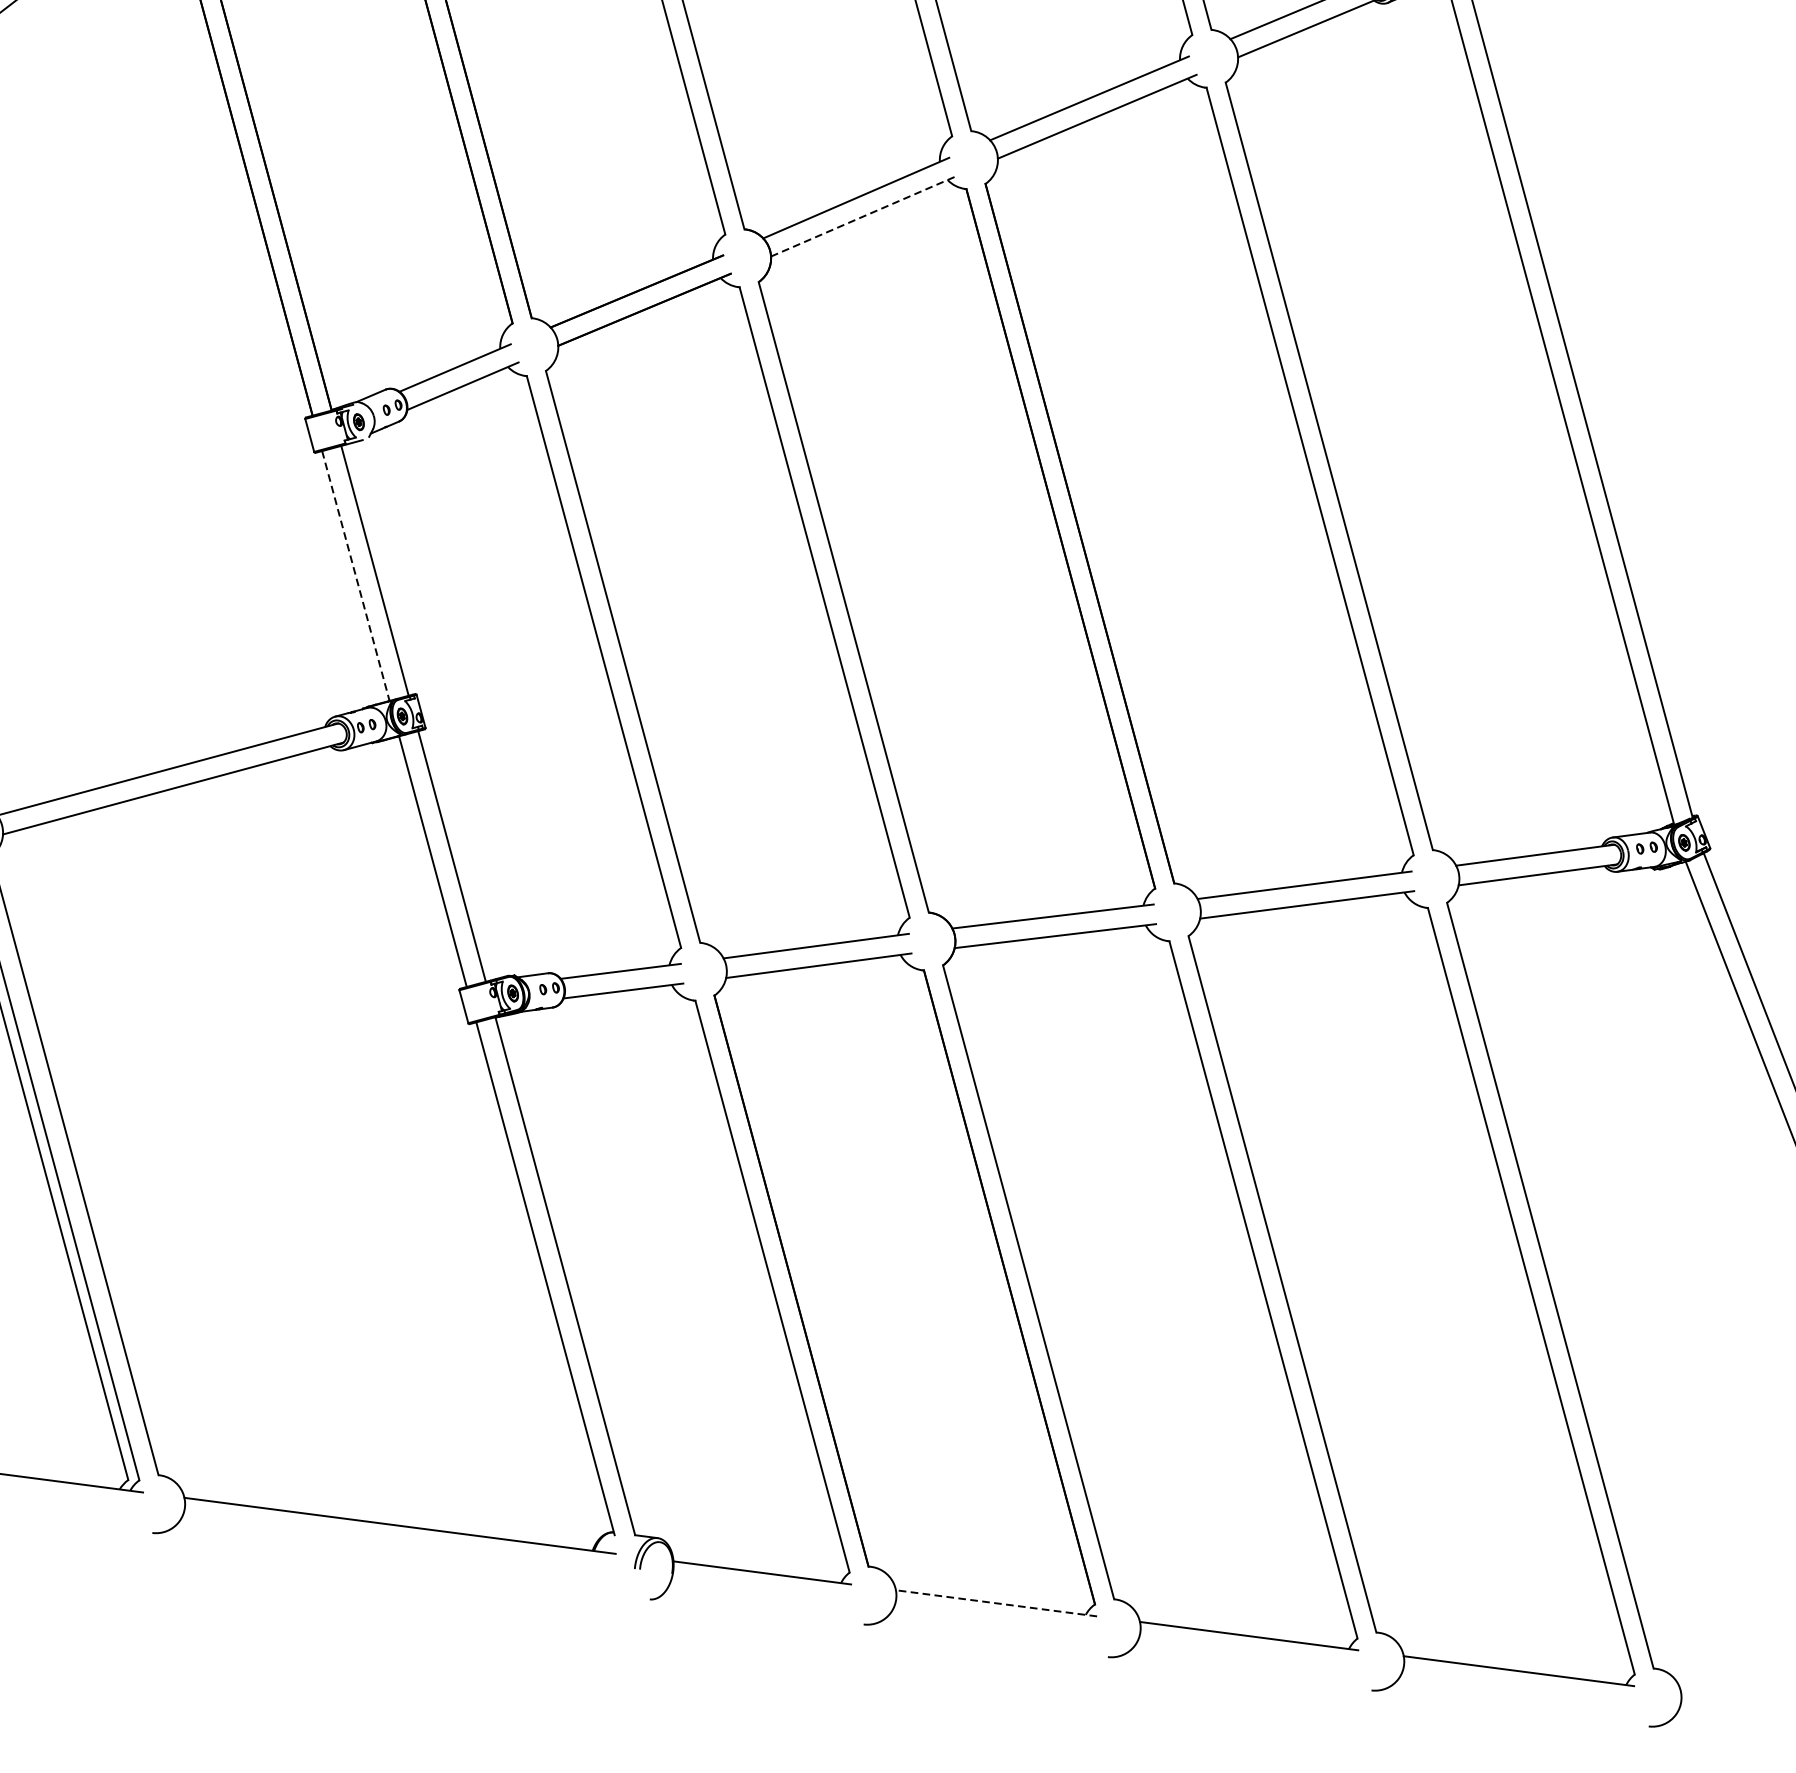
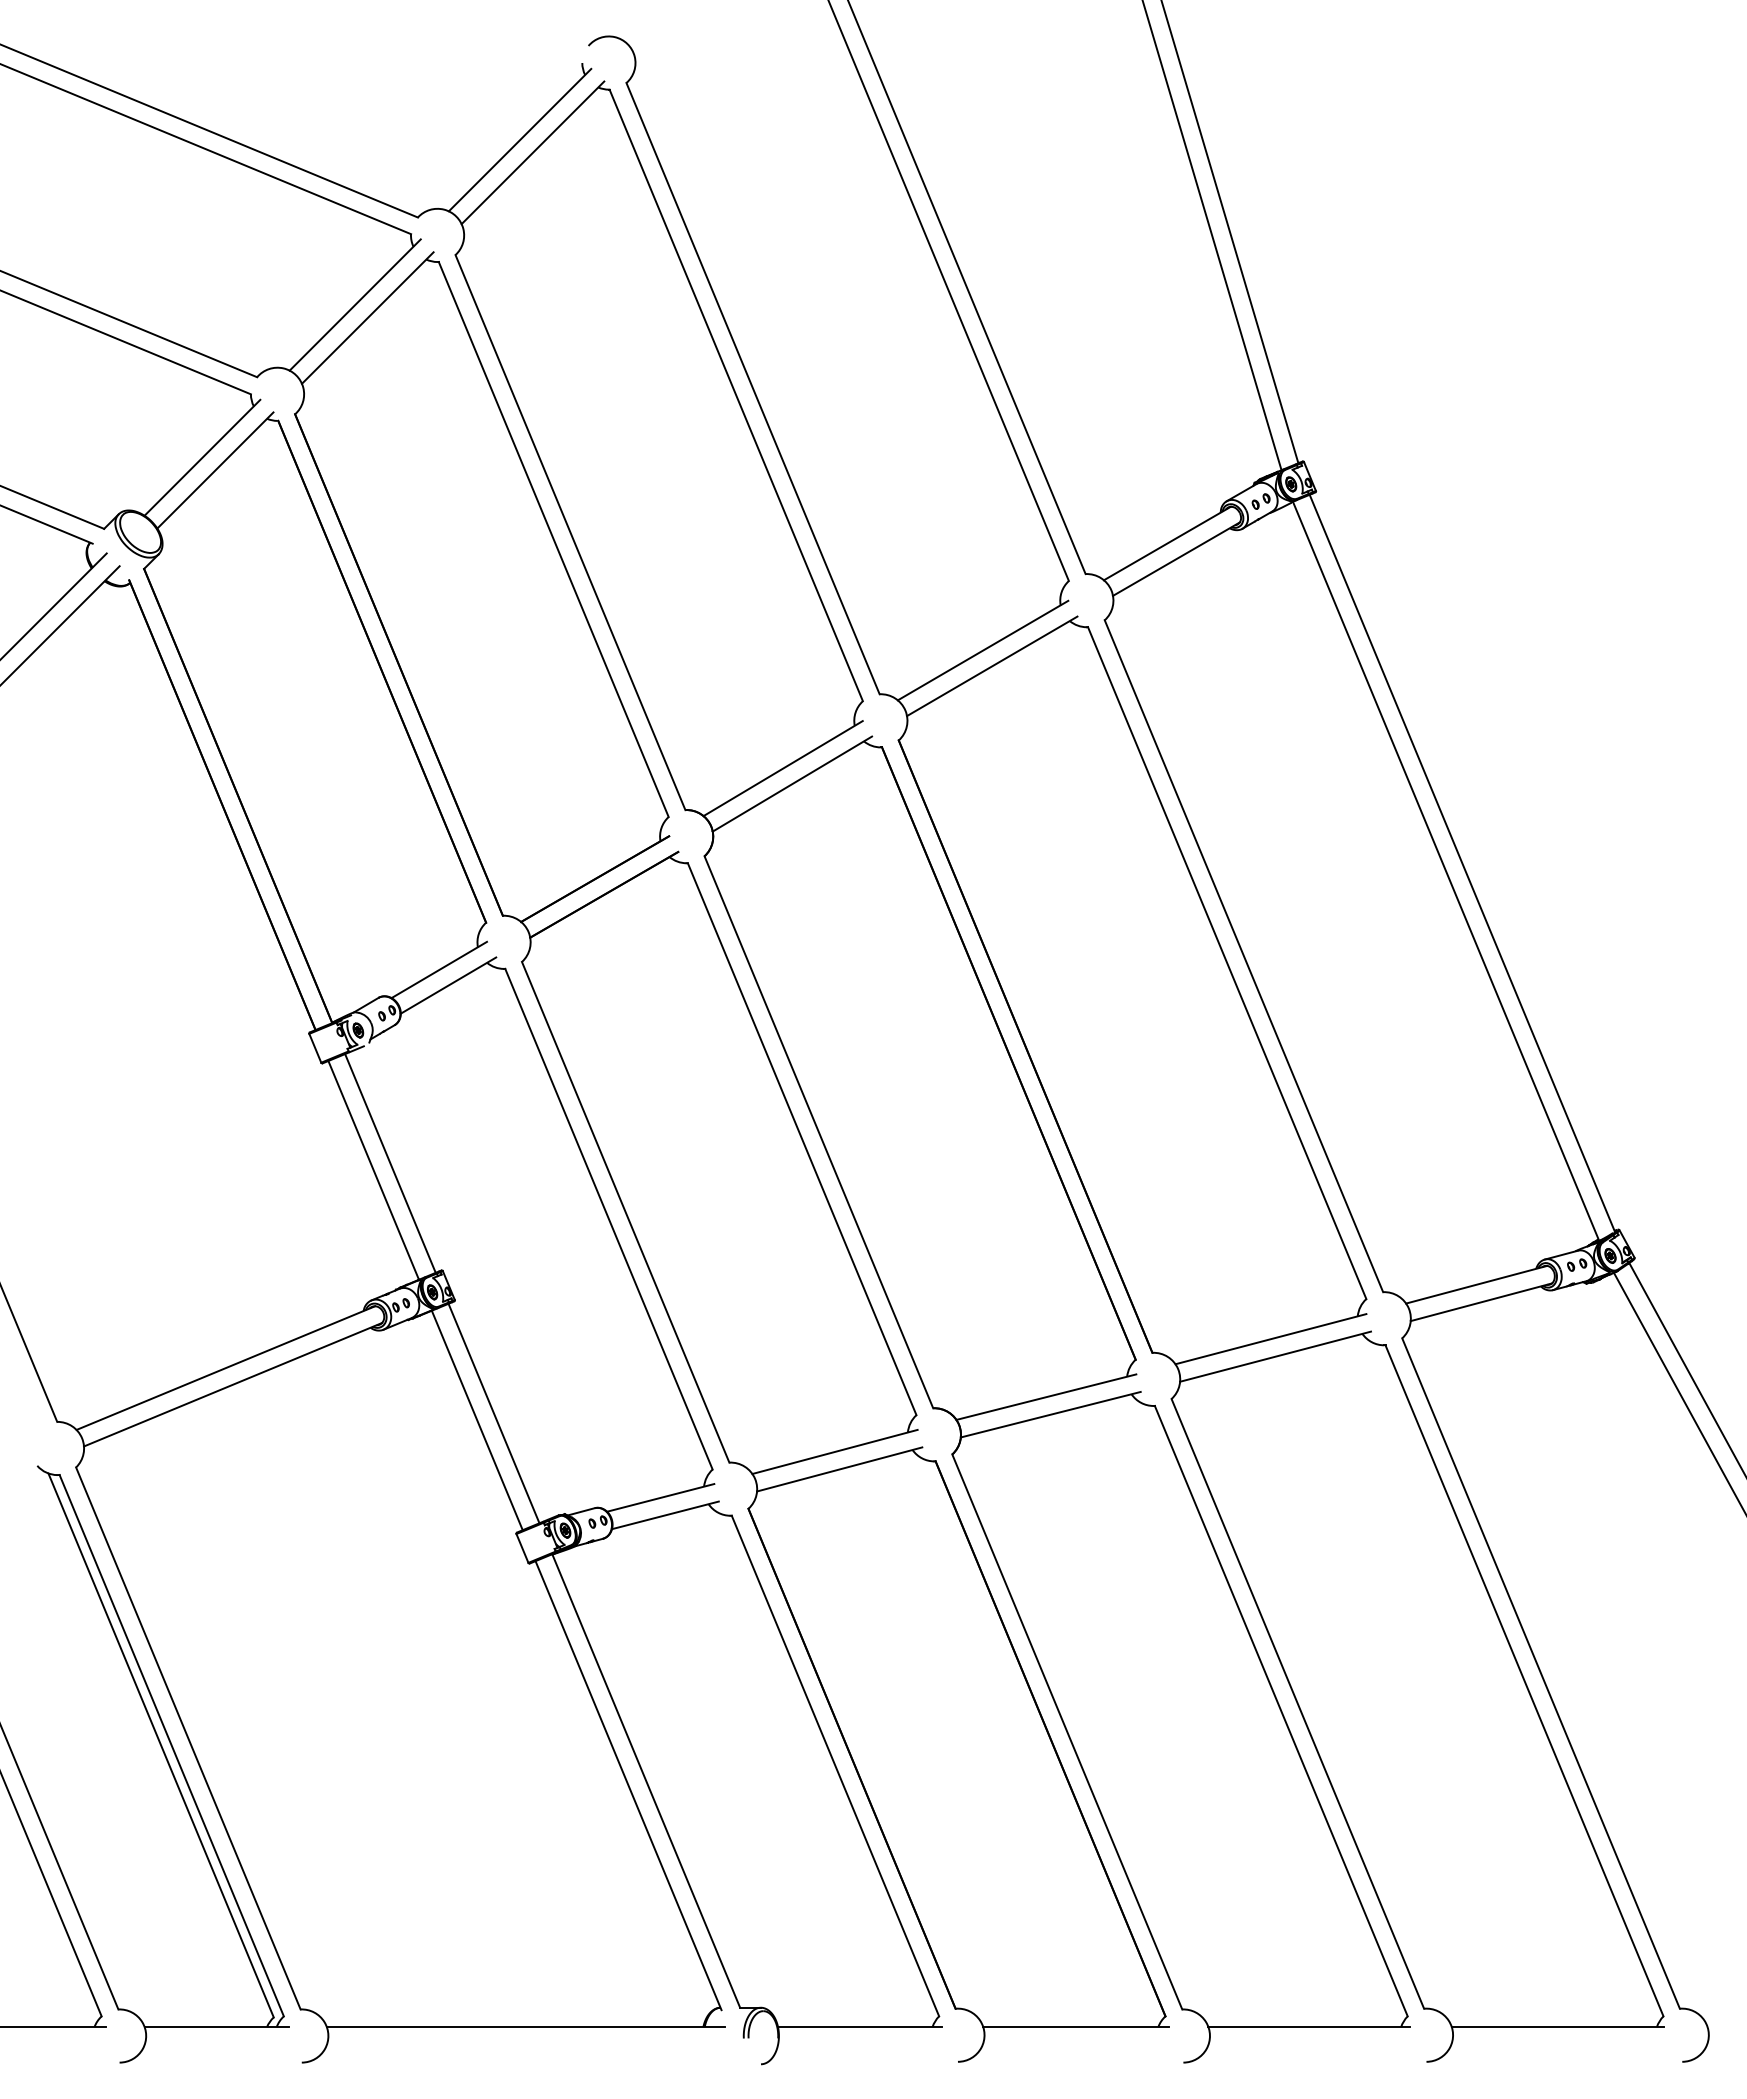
line: (864, 216) -> (792, 784), dashed -> solid
line: (355, 576) -> (373, 1170), dashed -> solid
line: (996, 1602) -> (1075, 2026), dashed -> solid

